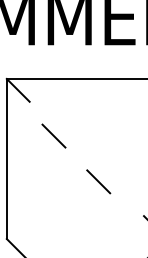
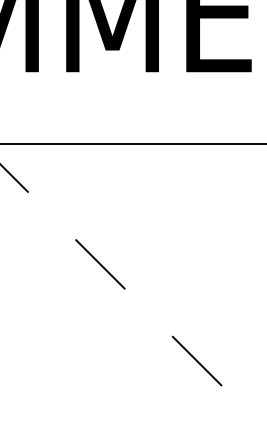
line: (53, 135) -> (99, 263), moved
line: (98, 181) -> (196, 360), moved

